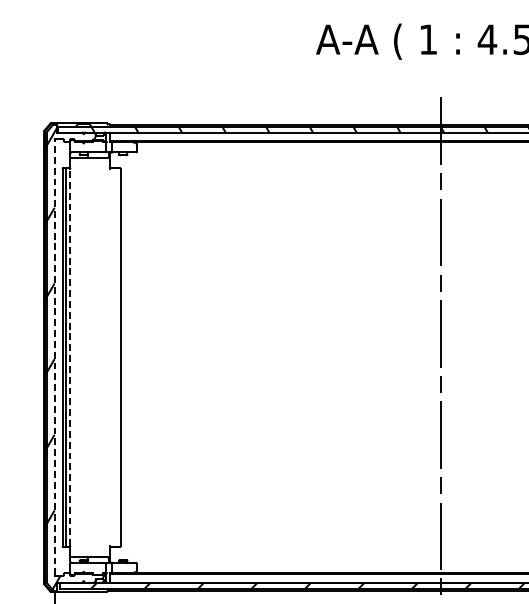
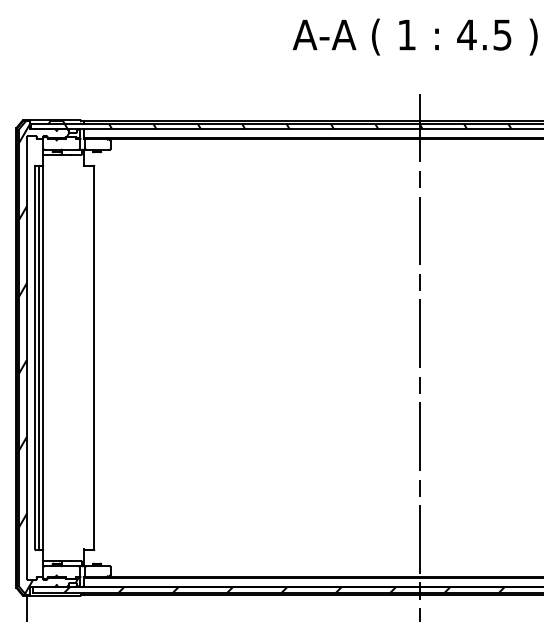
line: (54, 357) -> (27, 357), dashed -> solid
line: (70, 357) -> (43, 357), dashed -> solid

